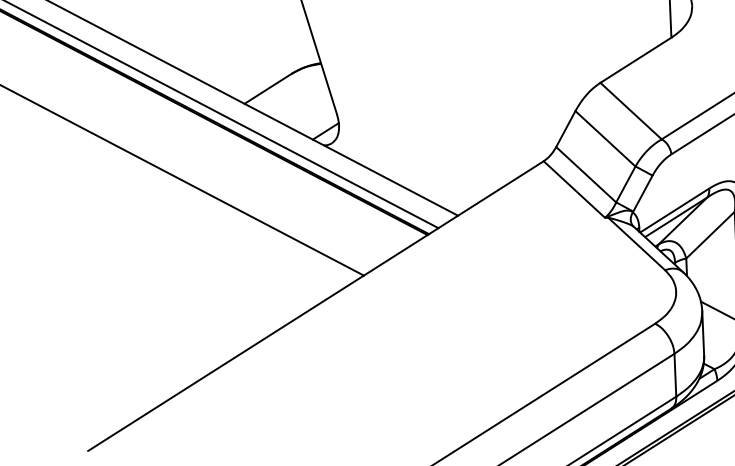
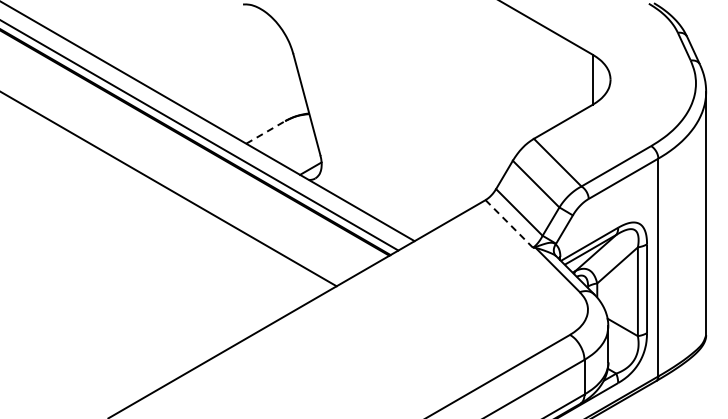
line: (267, 88) -> (265, 132), solid -> dashed
line: (574, 188) -> (509, 223), solid -> dashed

